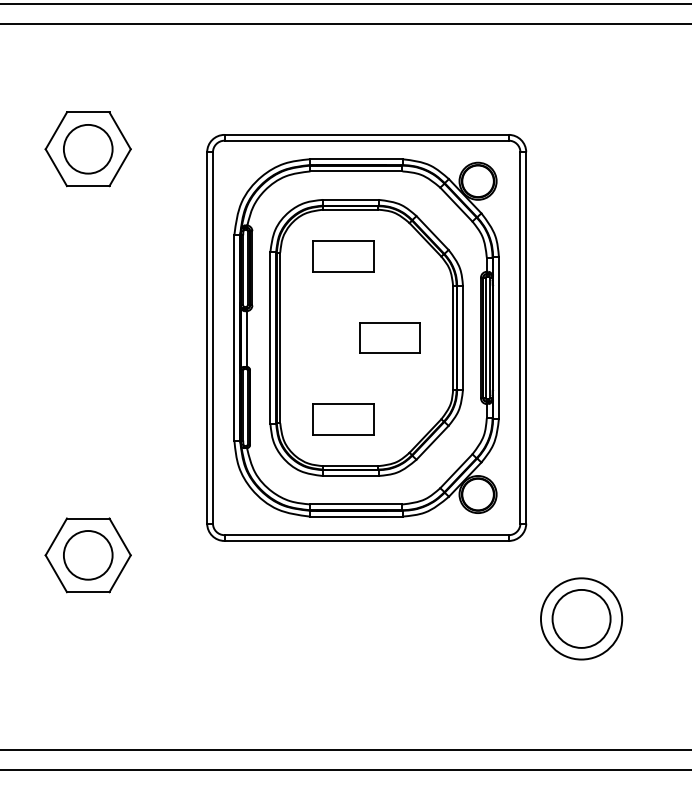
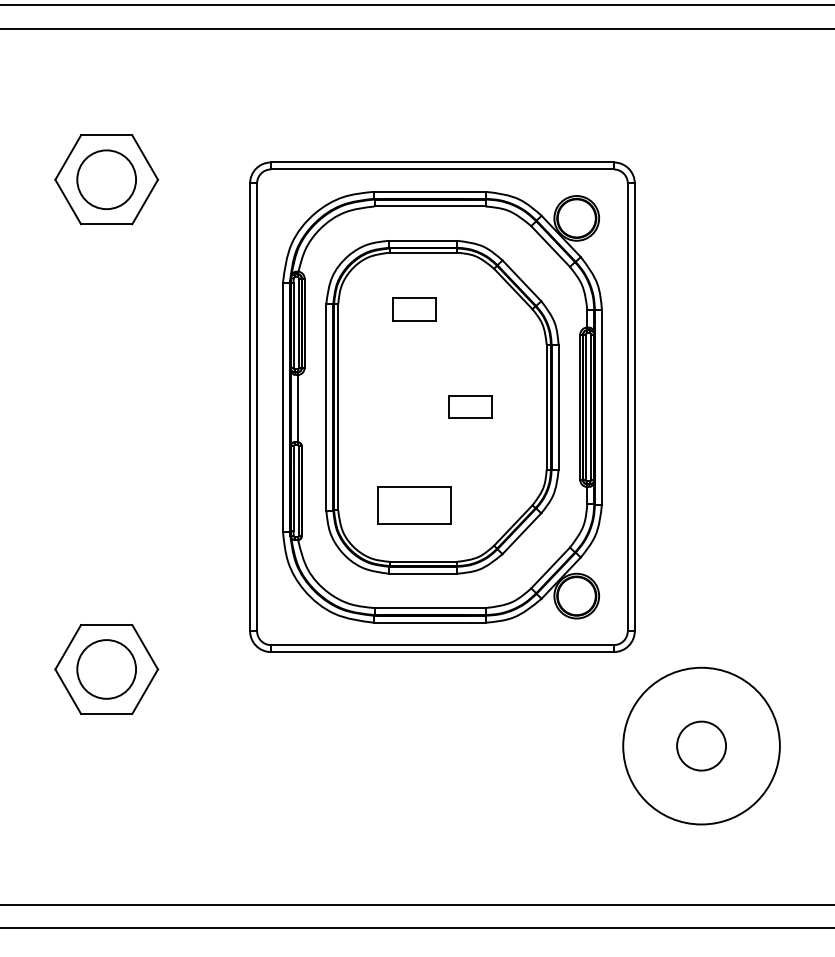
part: (343, 256) -> (414, 309), size x0.6
part: (389, 338) -> (470, 407), size x0.6
circle: (581, 619) -> (701, 746), size x0.7
circle: (581, 619) -> (701, 746), size x1.6

